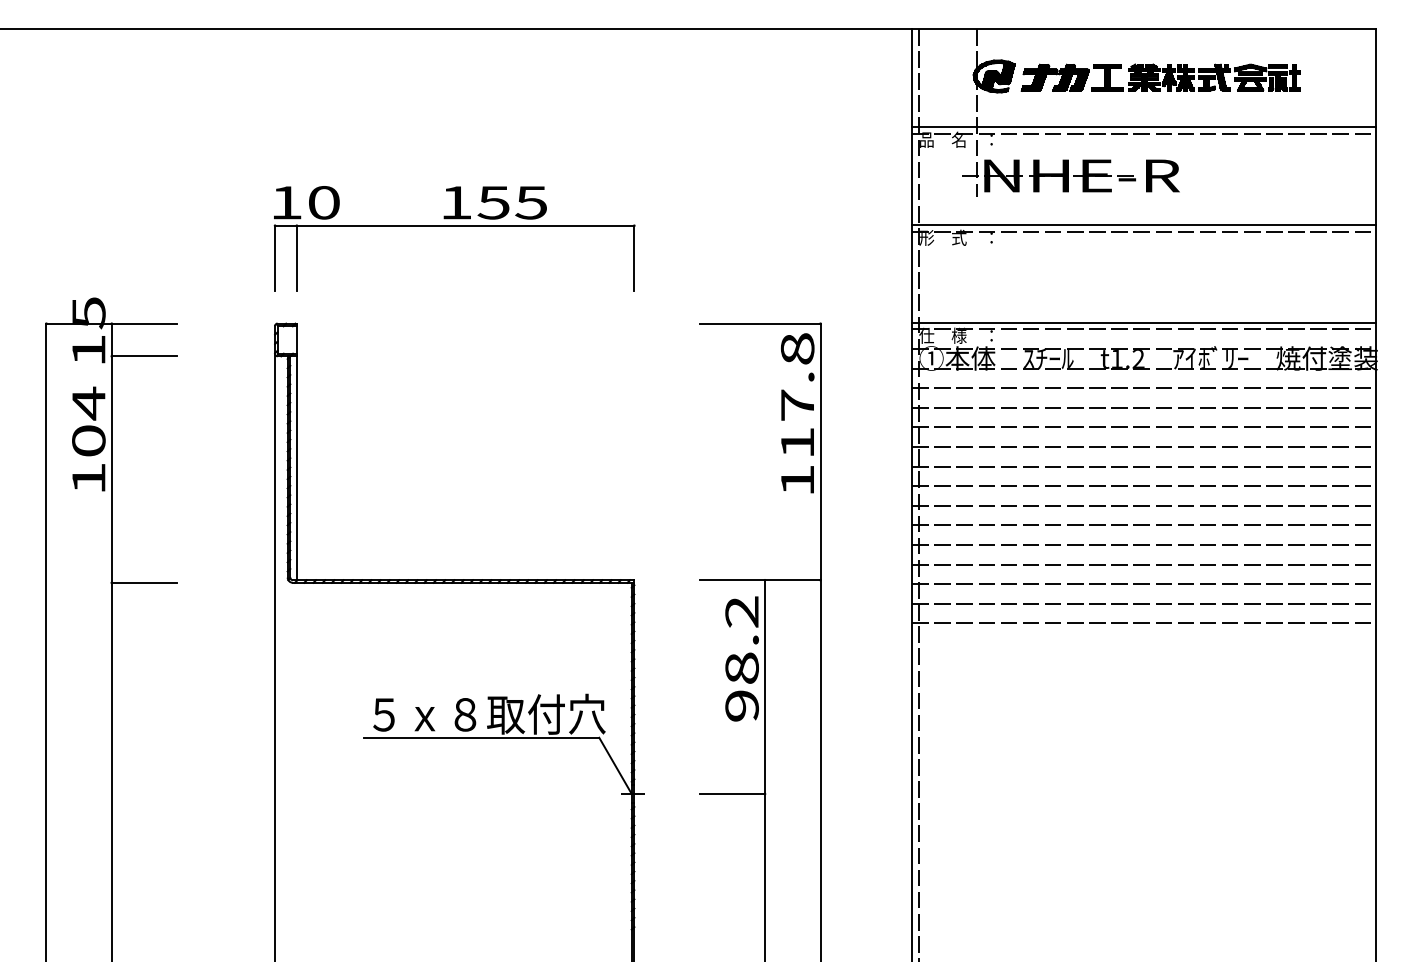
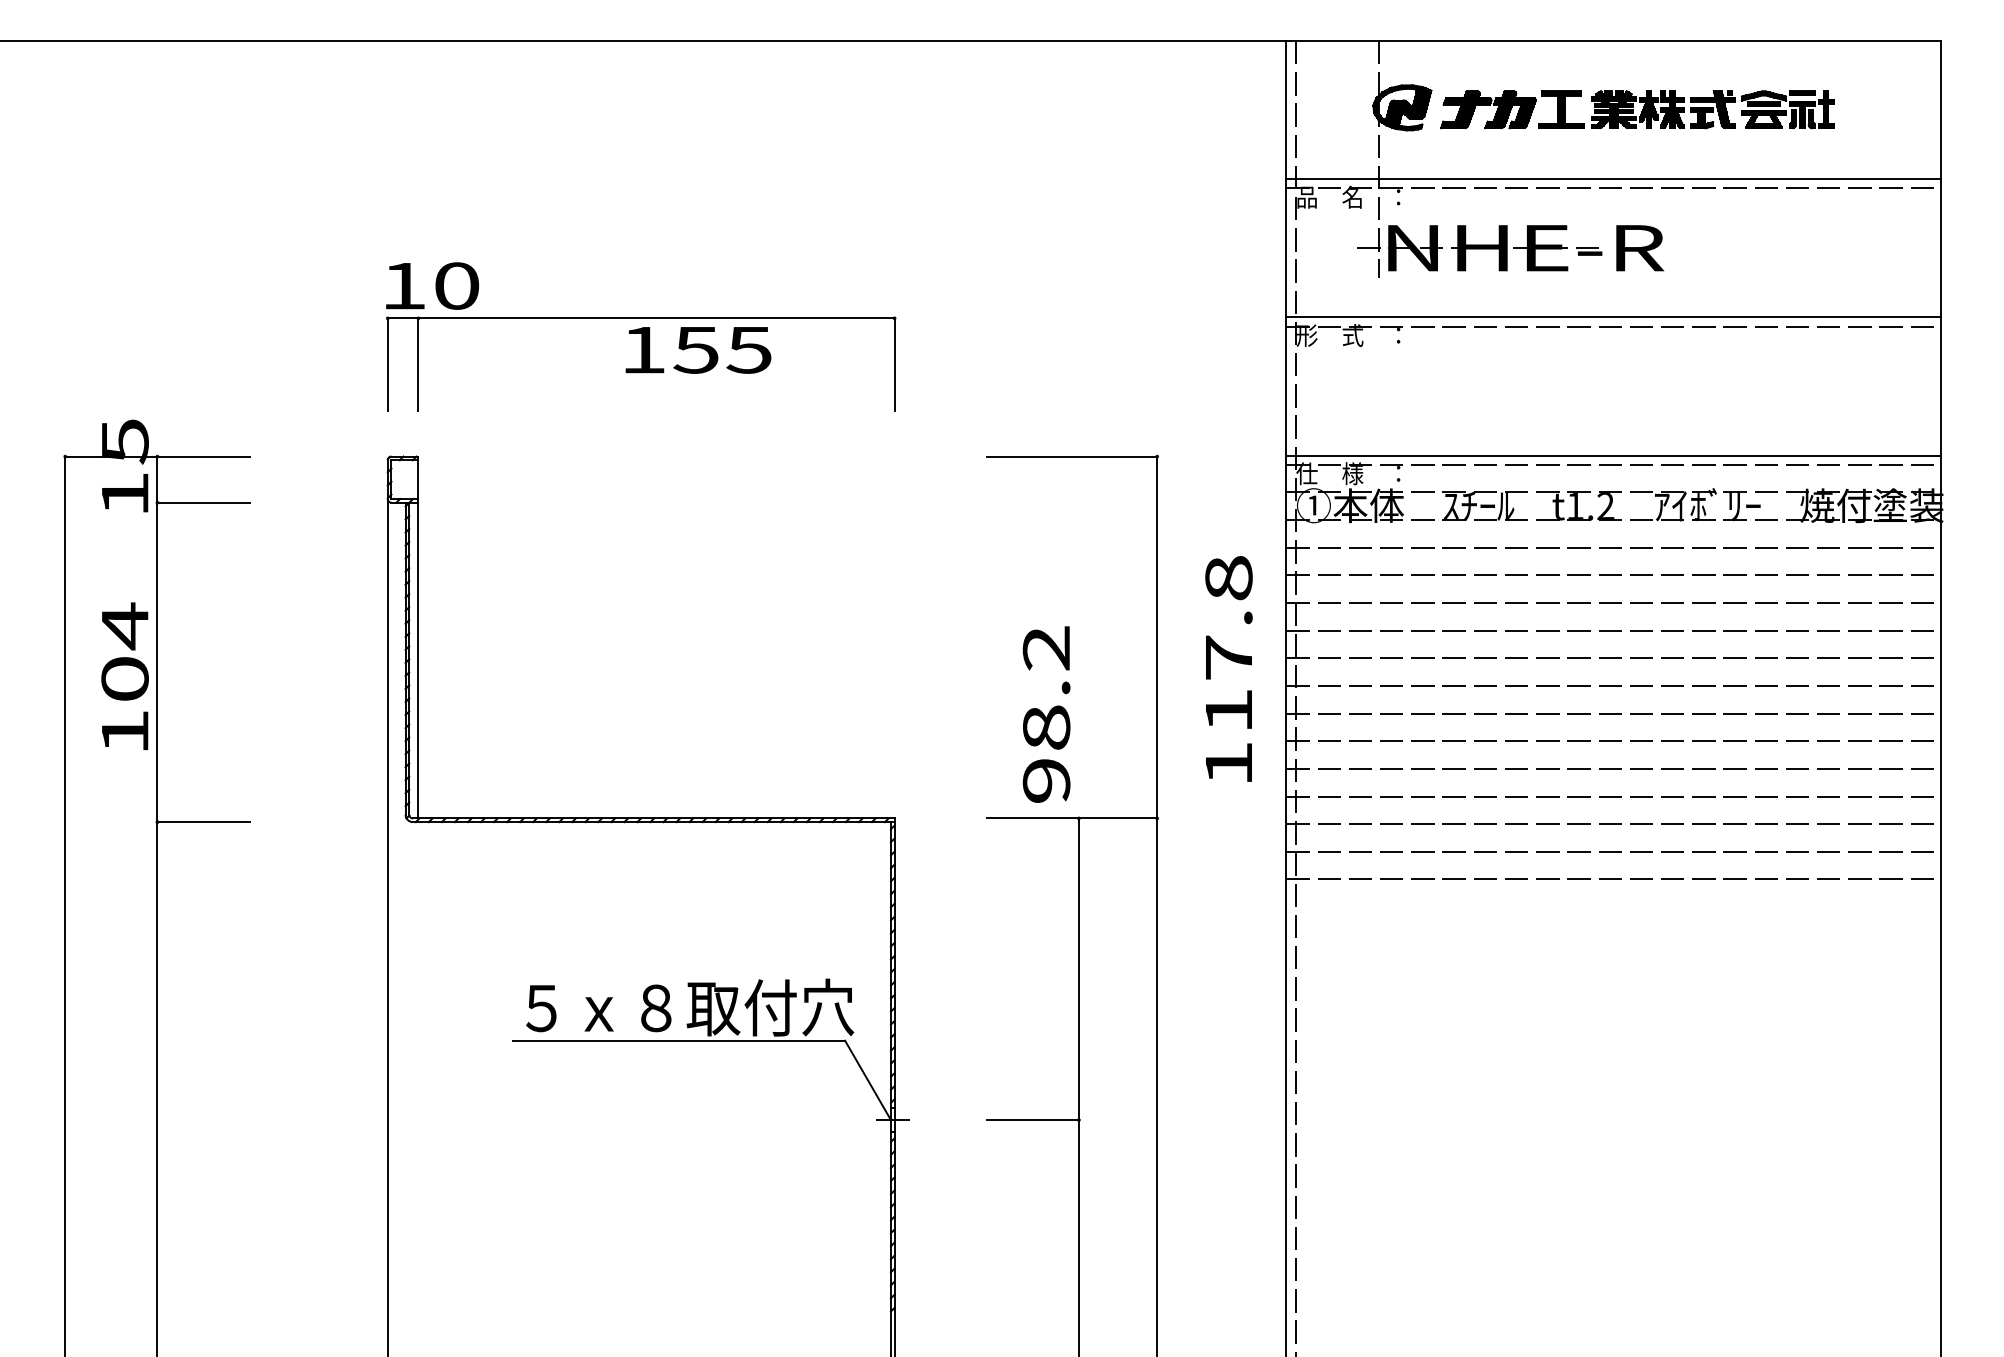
text: (495, 203) -> (698, 350), moved
text: (797, 412) -> (1228, 668), moved
text: (88, 438) -> (124, 675), moved
text: (742, 658) -> (1046, 714), moved

